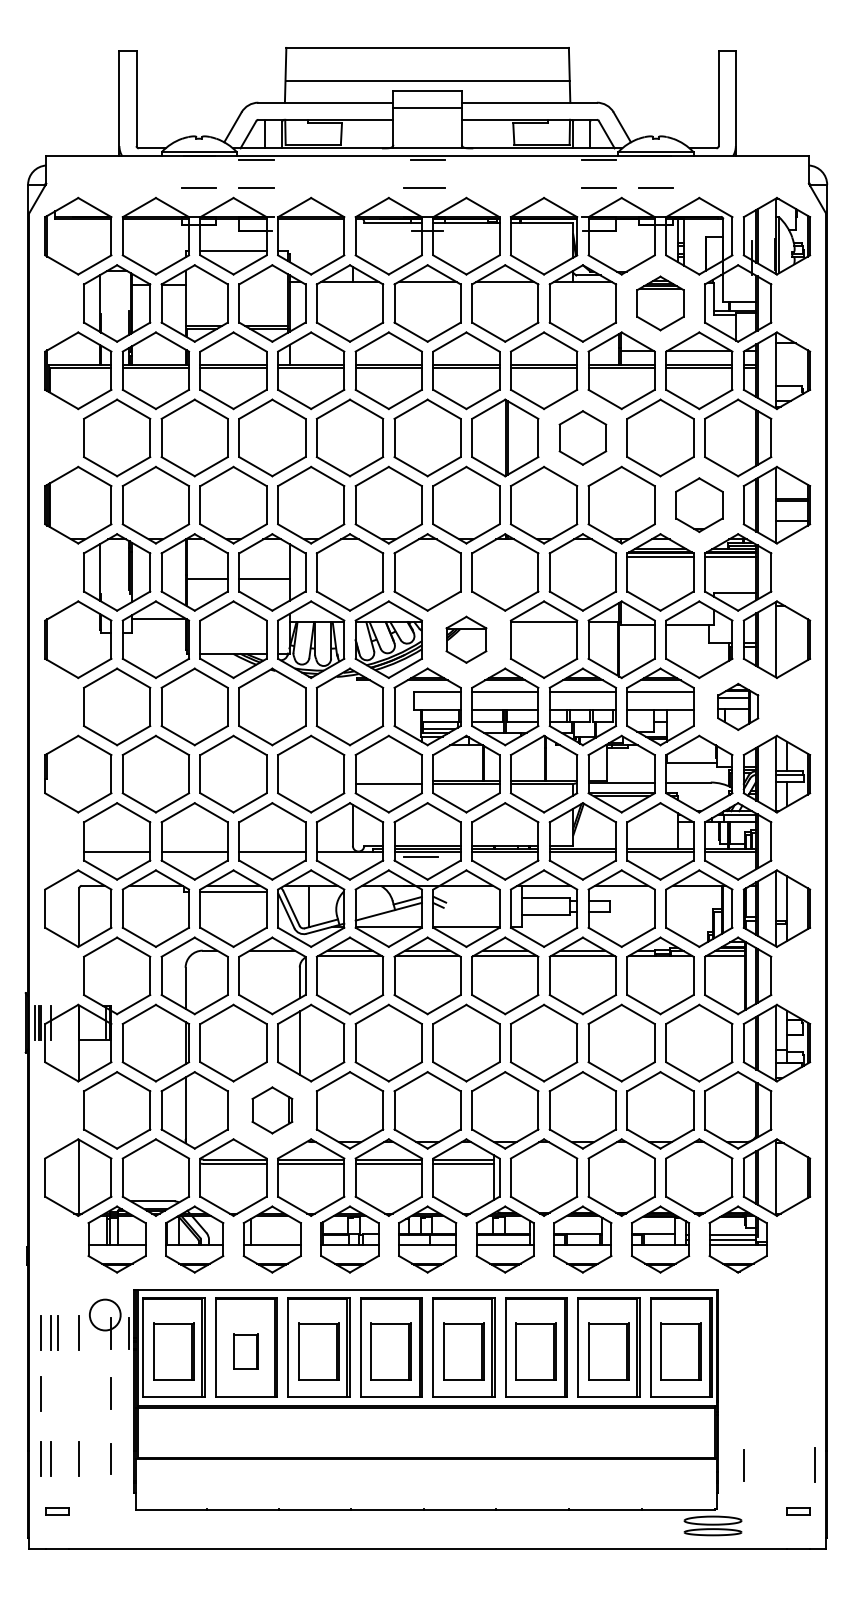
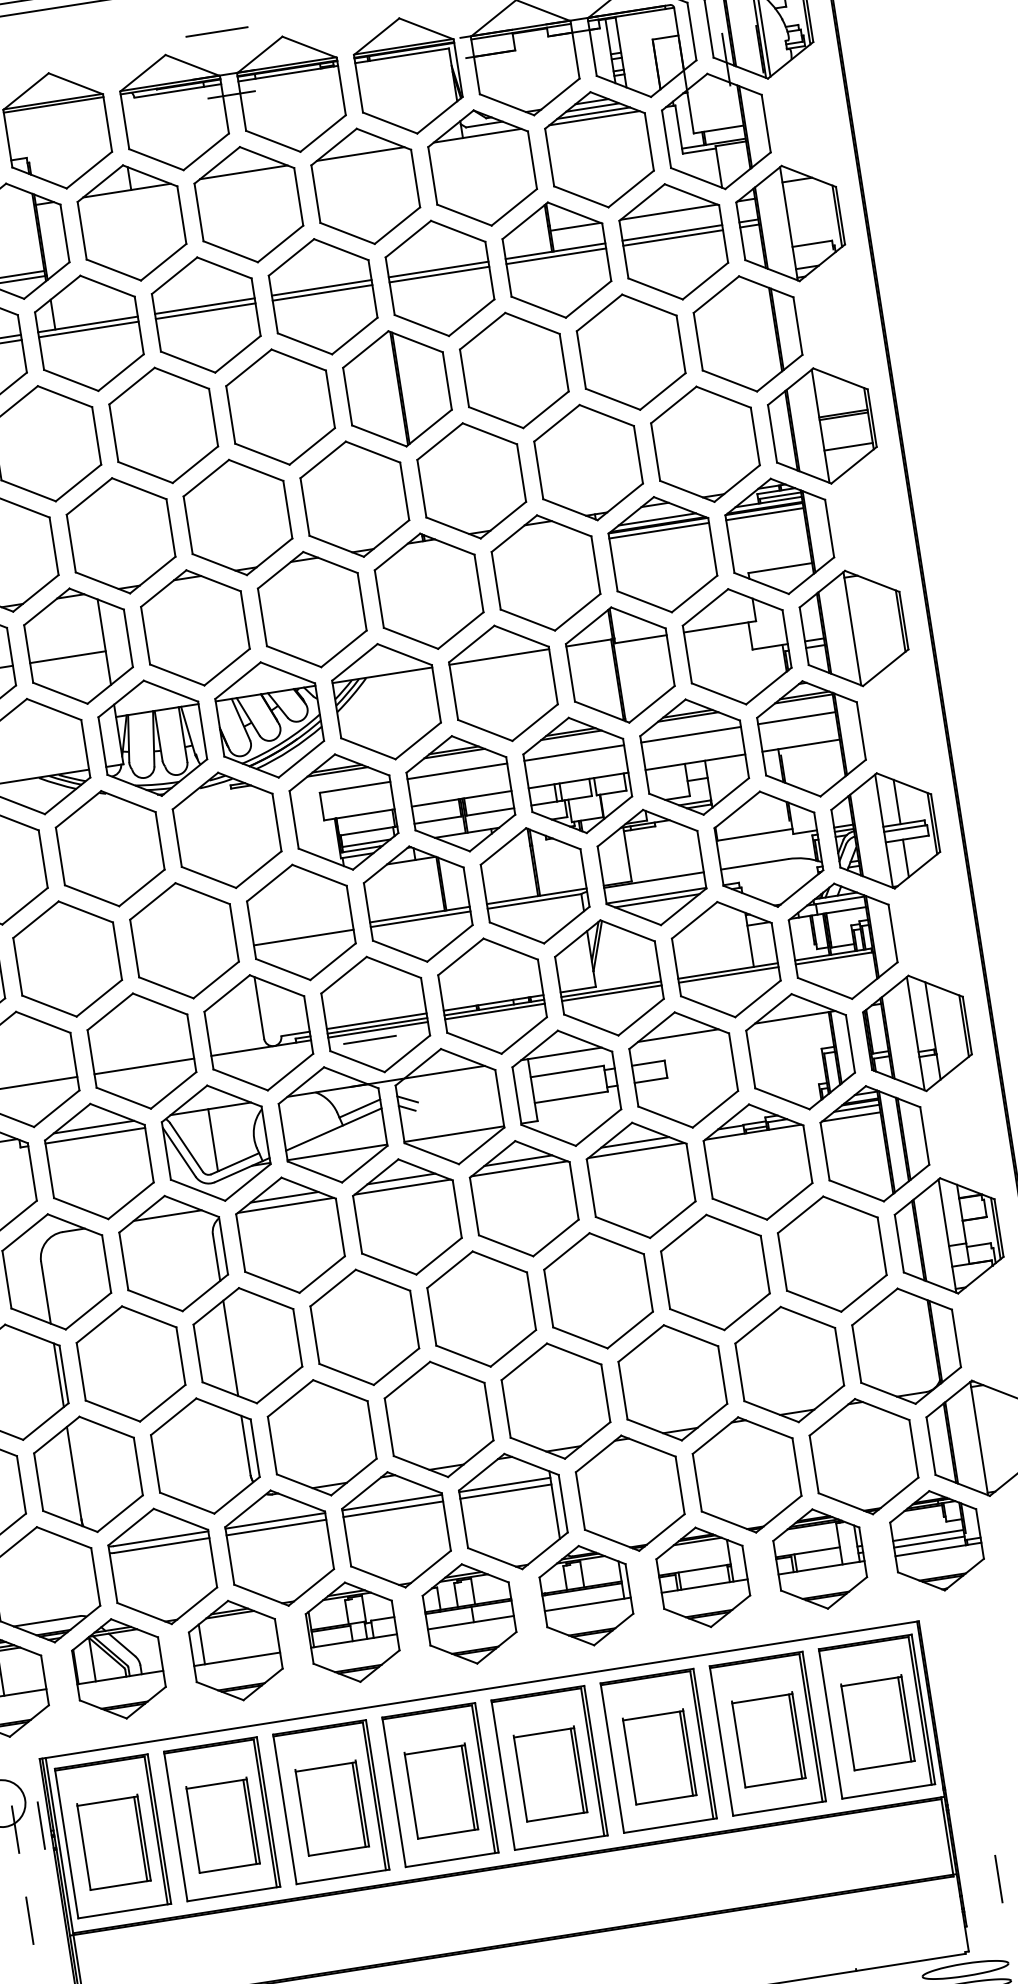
part: (660, 303) -> (599, 149), size x1.43
part: (582, 437) -> (513, 369), size x1.43
part: (699, 504) -> (705, 443), size x1.43
part: (466, 639) -> (386, 701), size x1.67
part: (738, 706) -> (811, 738), size x1.67
part: (272, 1110) -> (205, 1456), size x1.67
part: (245, 1351) -> (221, 1825), size x1.67

